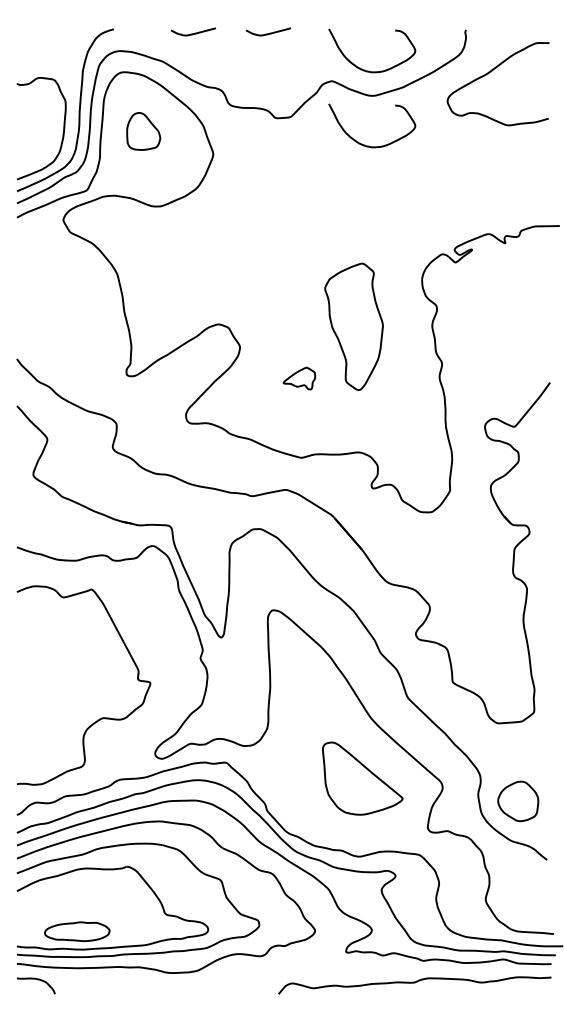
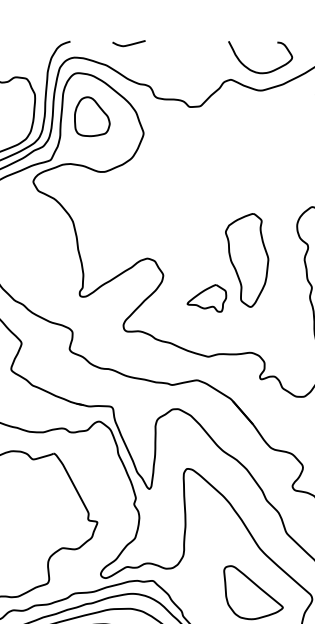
curve: (269, 32) -> (184, 43), removed
part: (143, 131) -> (92, 116), size x1.43
curve: (368, 145) -> (257, 127), removed
part: (299, 378) -> (207, 298), size x1.67

